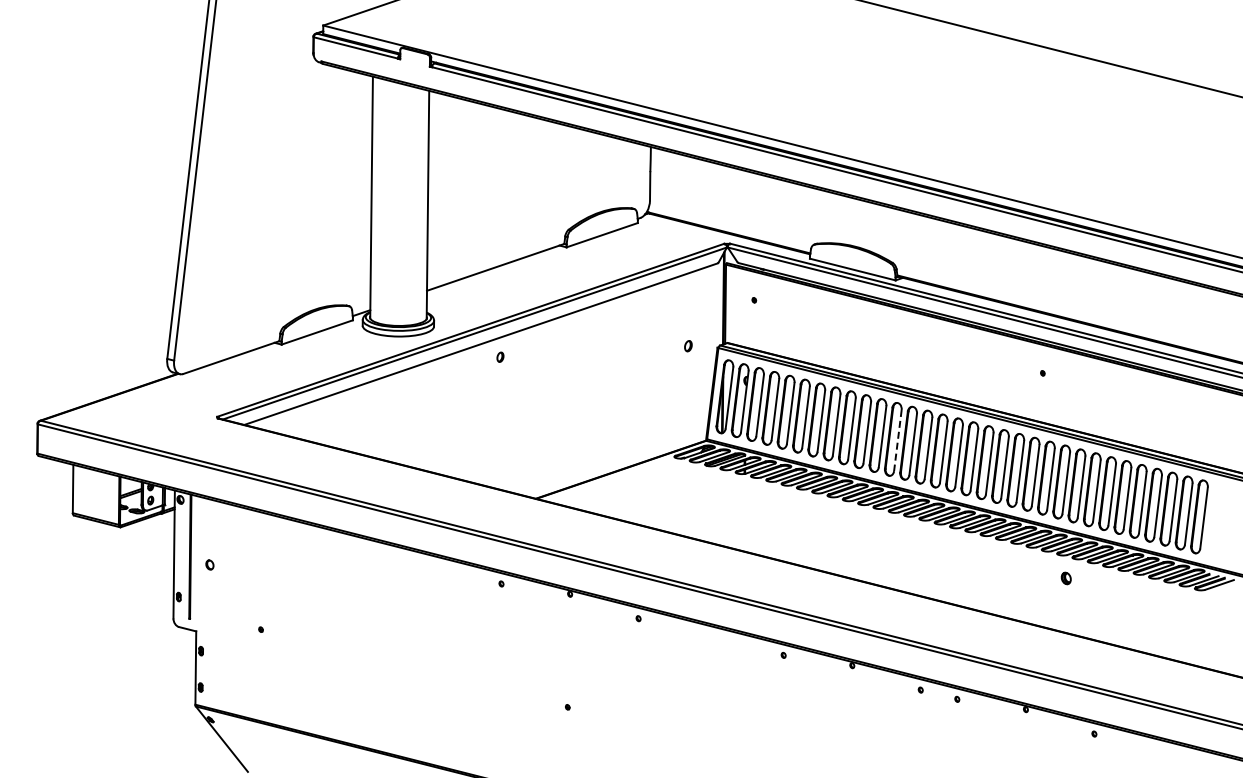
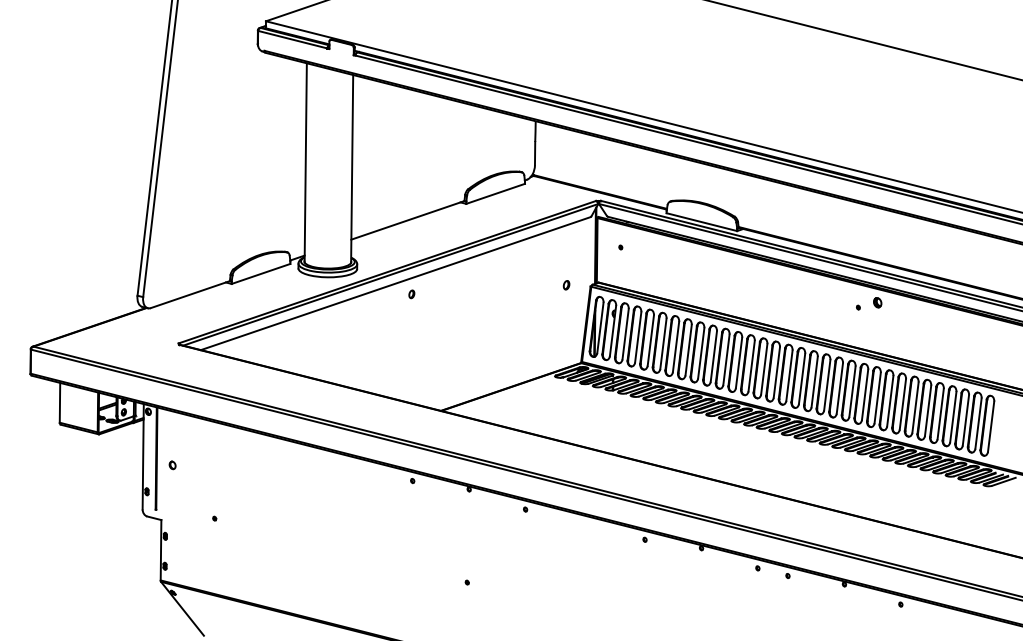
line: (897, 440) -> (738, 362), dashed -> solid
part: (1065, 578) -> (877, 302), moved

